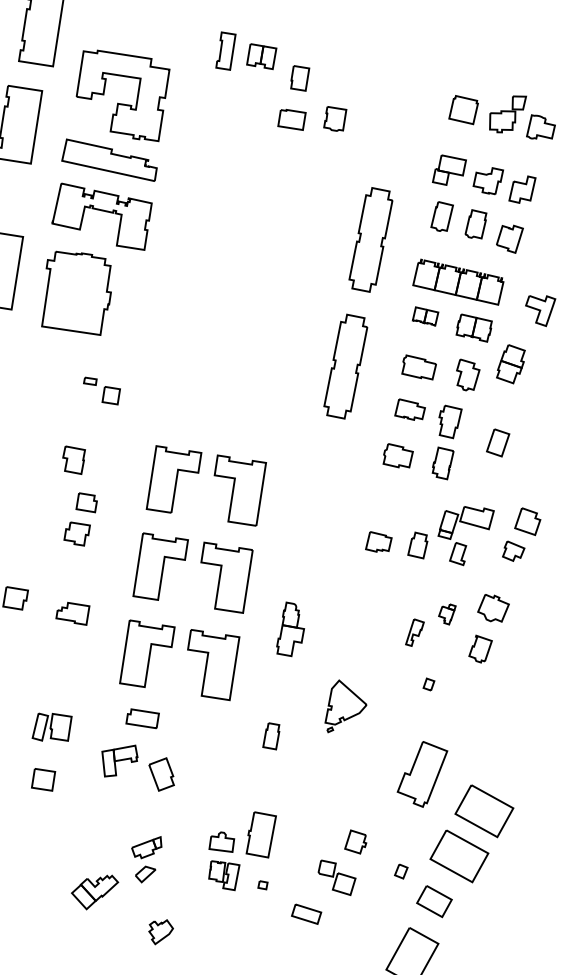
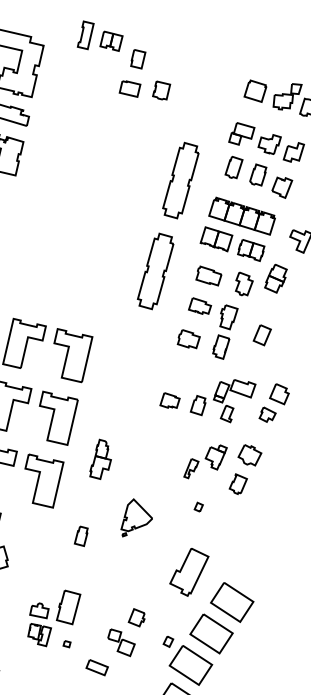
part: (425, 316) -> (216, 239), size x1.67
part: (447, 614) -> (216, 457), size x1.67
part: (434, 901) -> (190, 665), size x1.67

